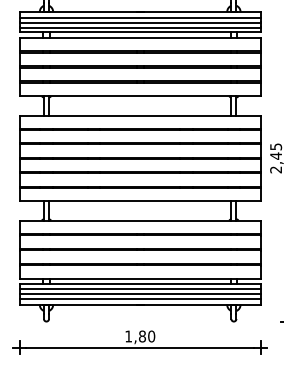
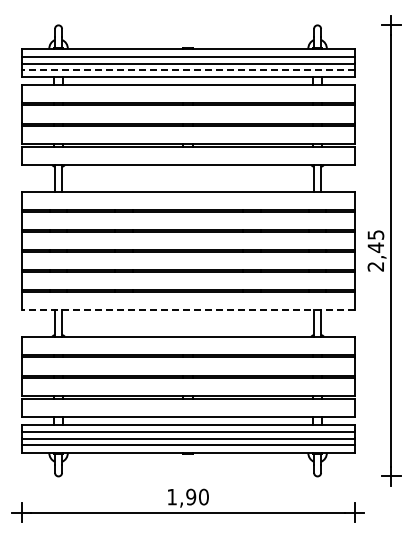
line: (140, 27) -> (188, 70), solid -> dashed
line: (140, 201) -> (188, 310), solid -> dashed
text: (142, 336) -> (191, 497), 1,80 -> 1,90

